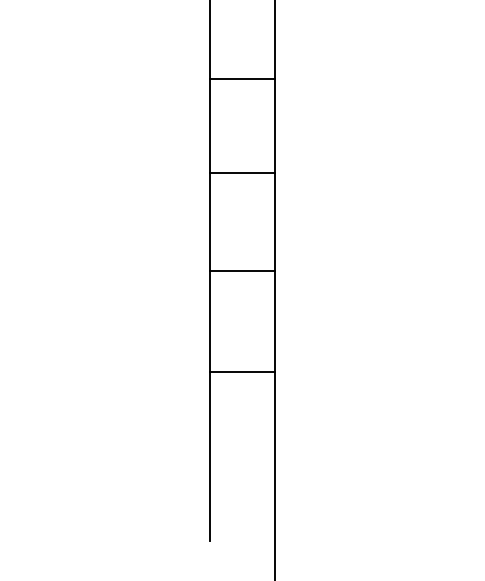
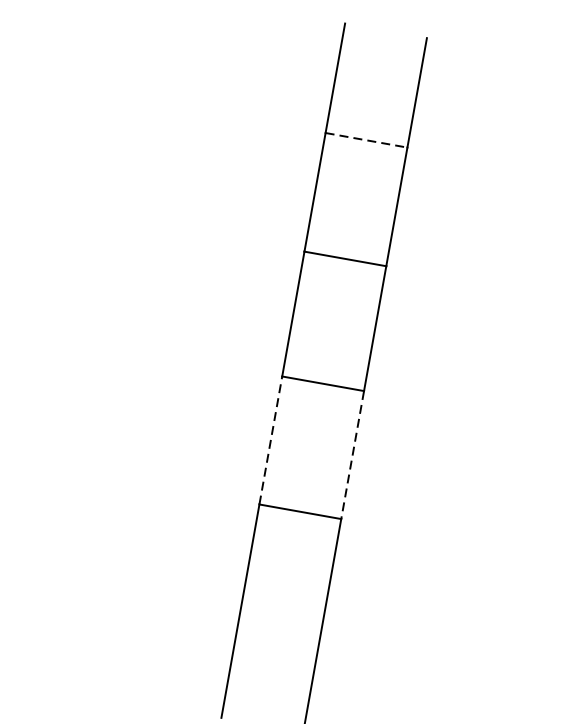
line: (242, 78) -> (366, 139), solid -> dashed
line: (210, 321) -> (271, 440), solid -> dashed
line: (274, 321) -> (352, 454), solid -> dashed

